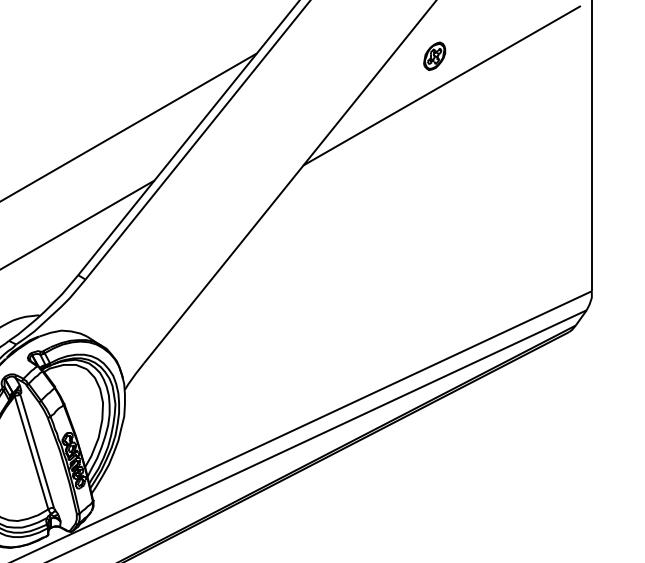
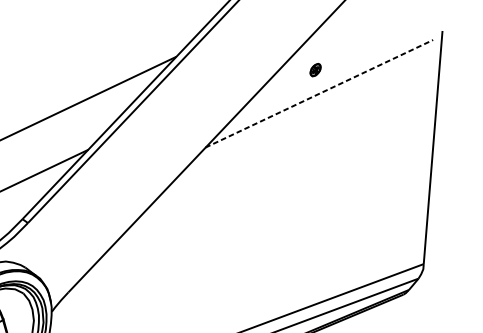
part: (434, 55) -> (315, 69), size x0.6
line: (442, 85) -> (319, 93), solid -> dashed

